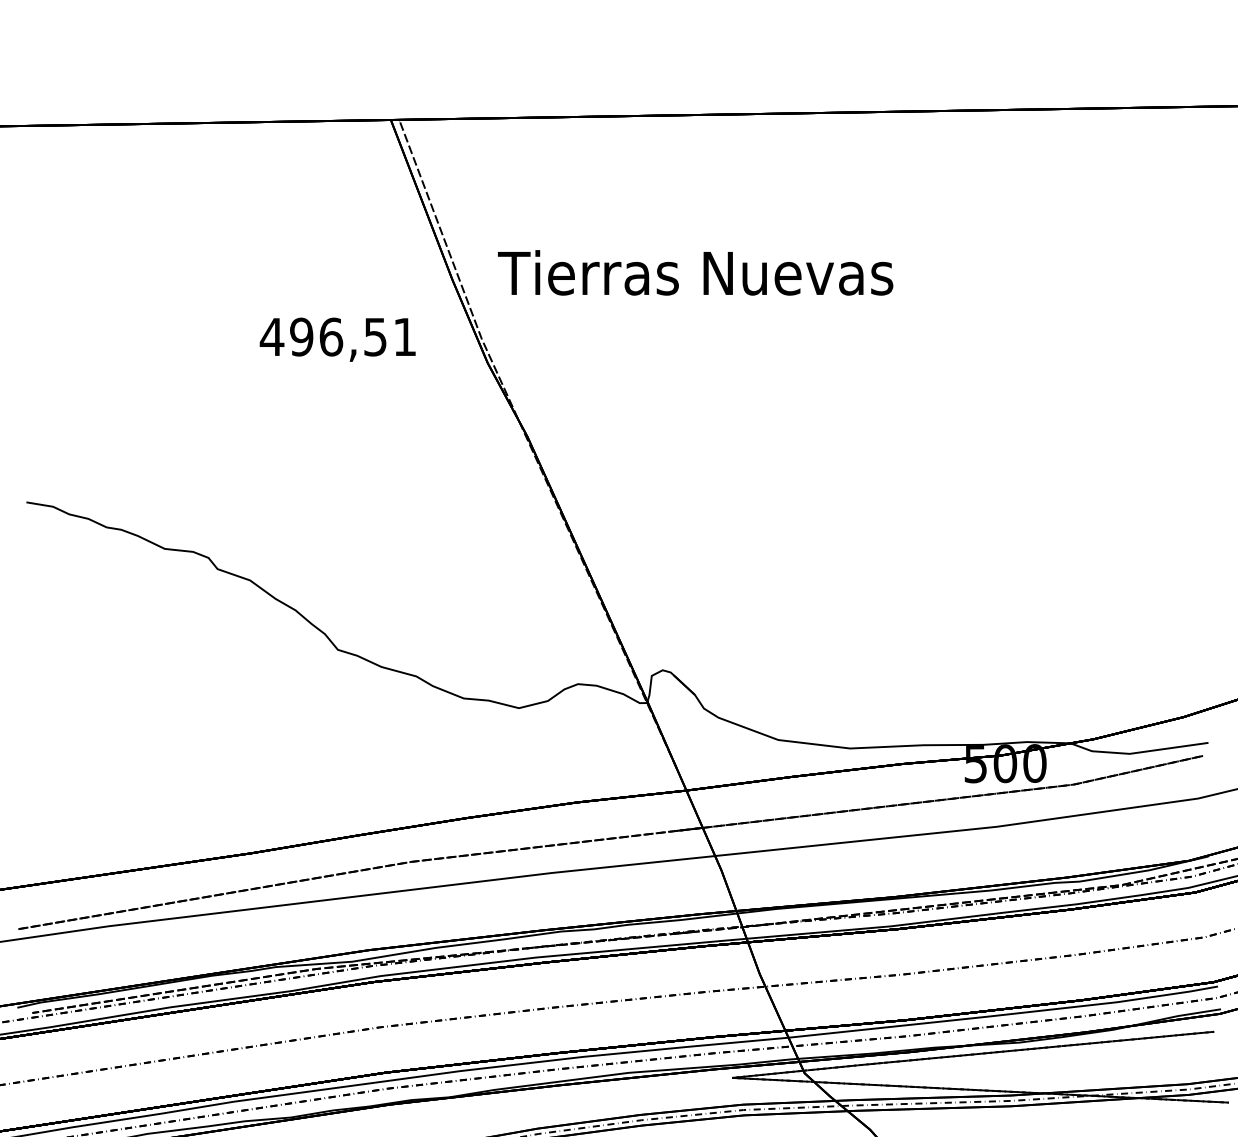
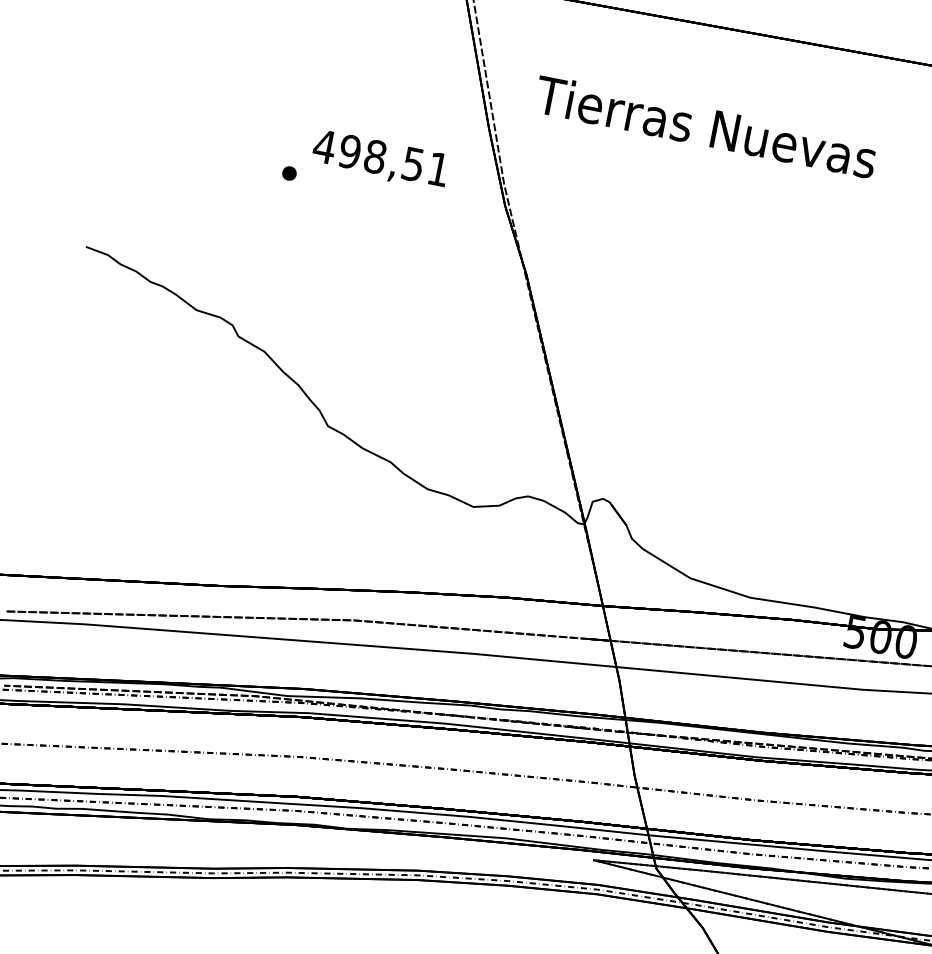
text: (695, 272) -> (705, 126), moved
text: (331, 336) -> (375, 156), 496,51 -> 498,51
part: (238, 374) -> (289, 173), added

